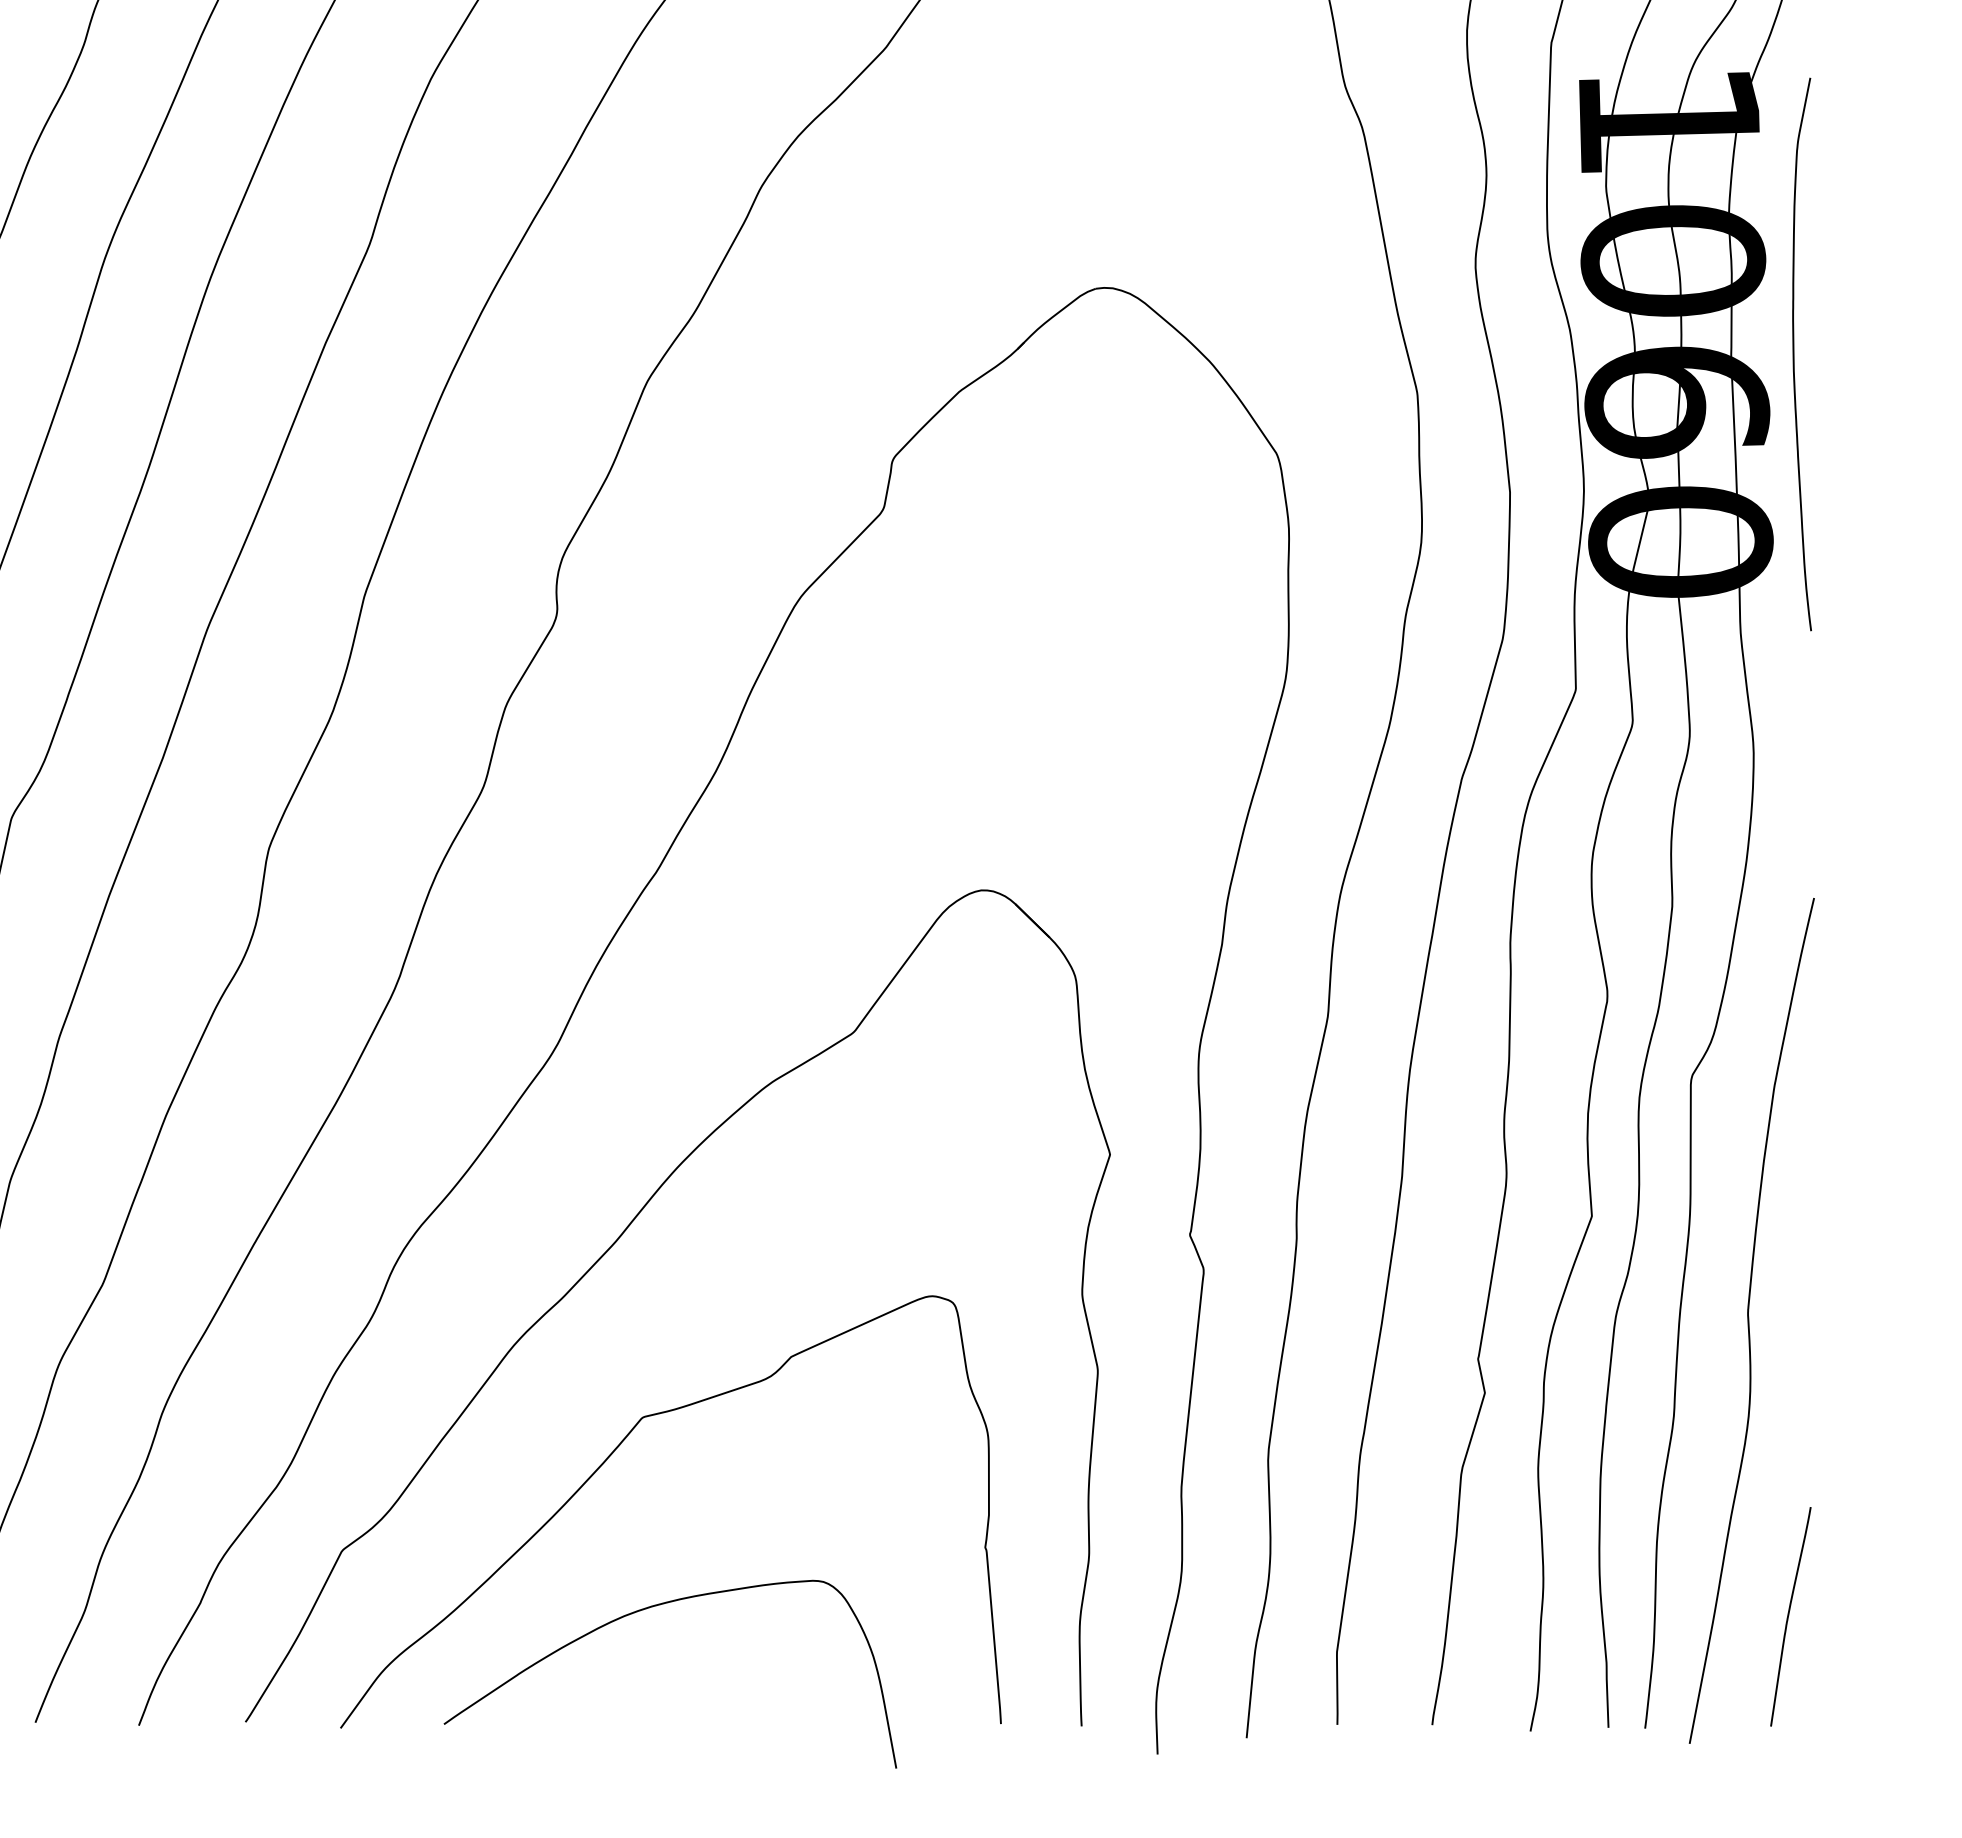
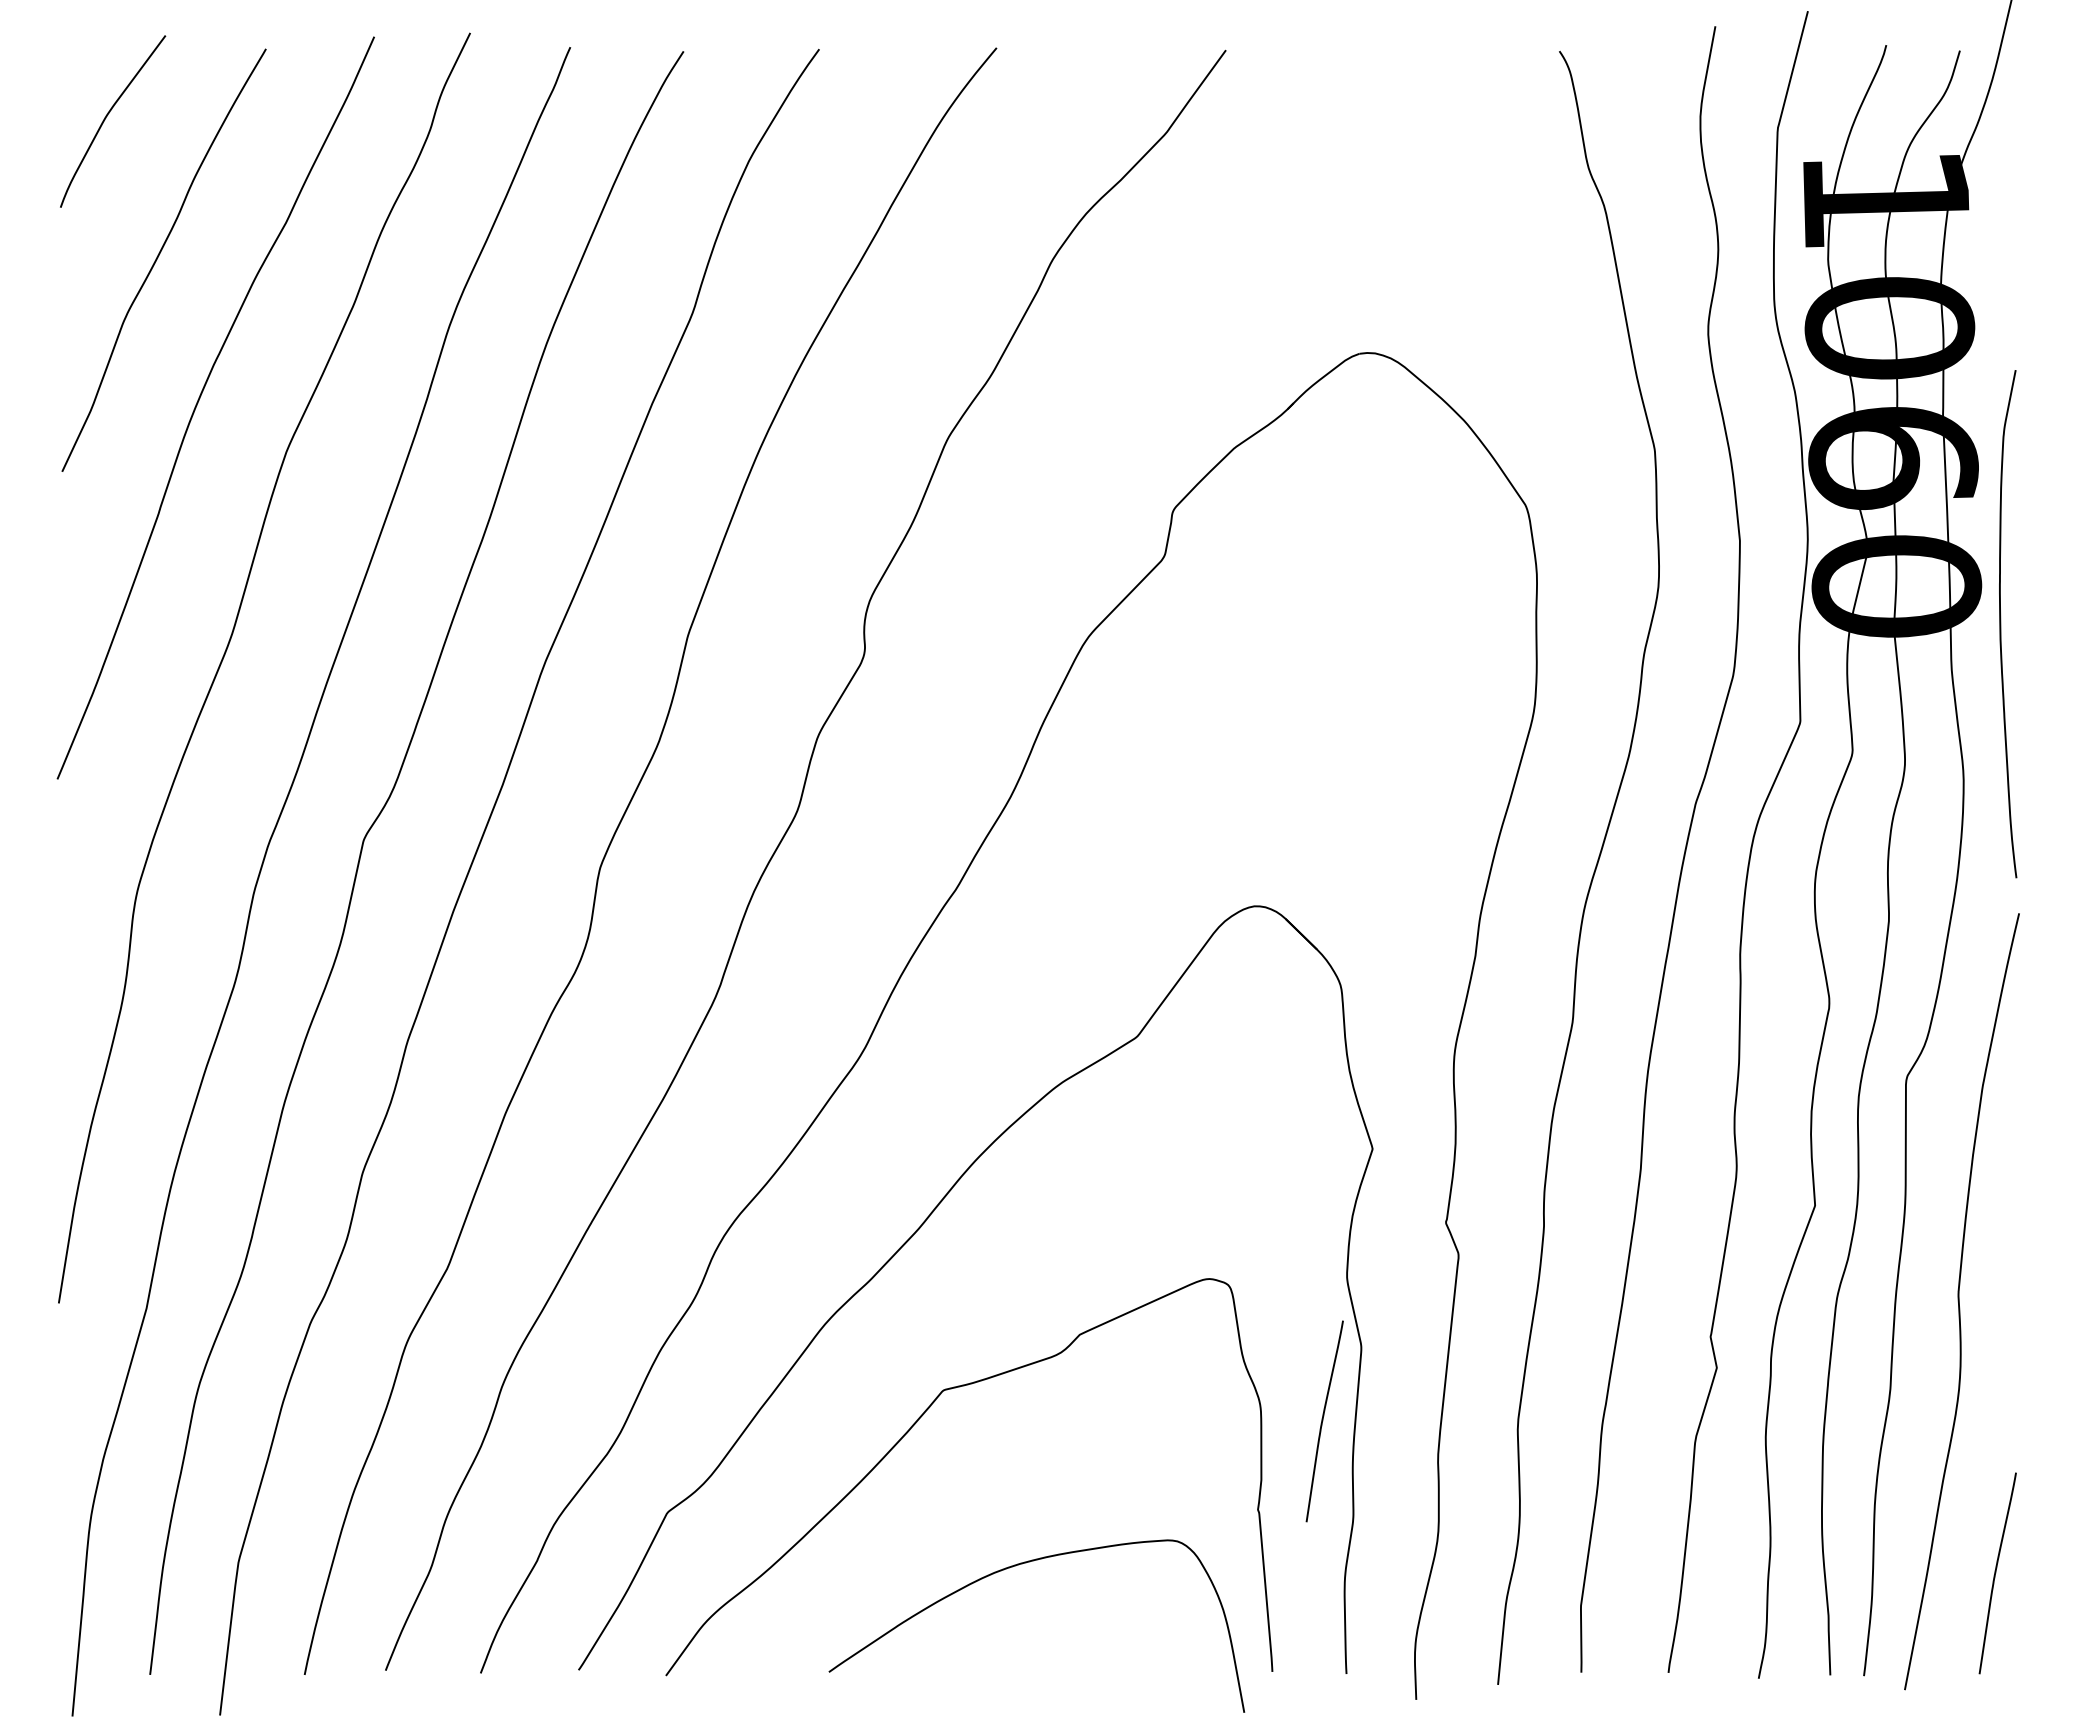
curve: (1794, 354) -> (2001, 624), moved
curve: (1056, 1451) -> (1323, 1421), added
curve: (654, 1607) -> (1022, 1564), moved

